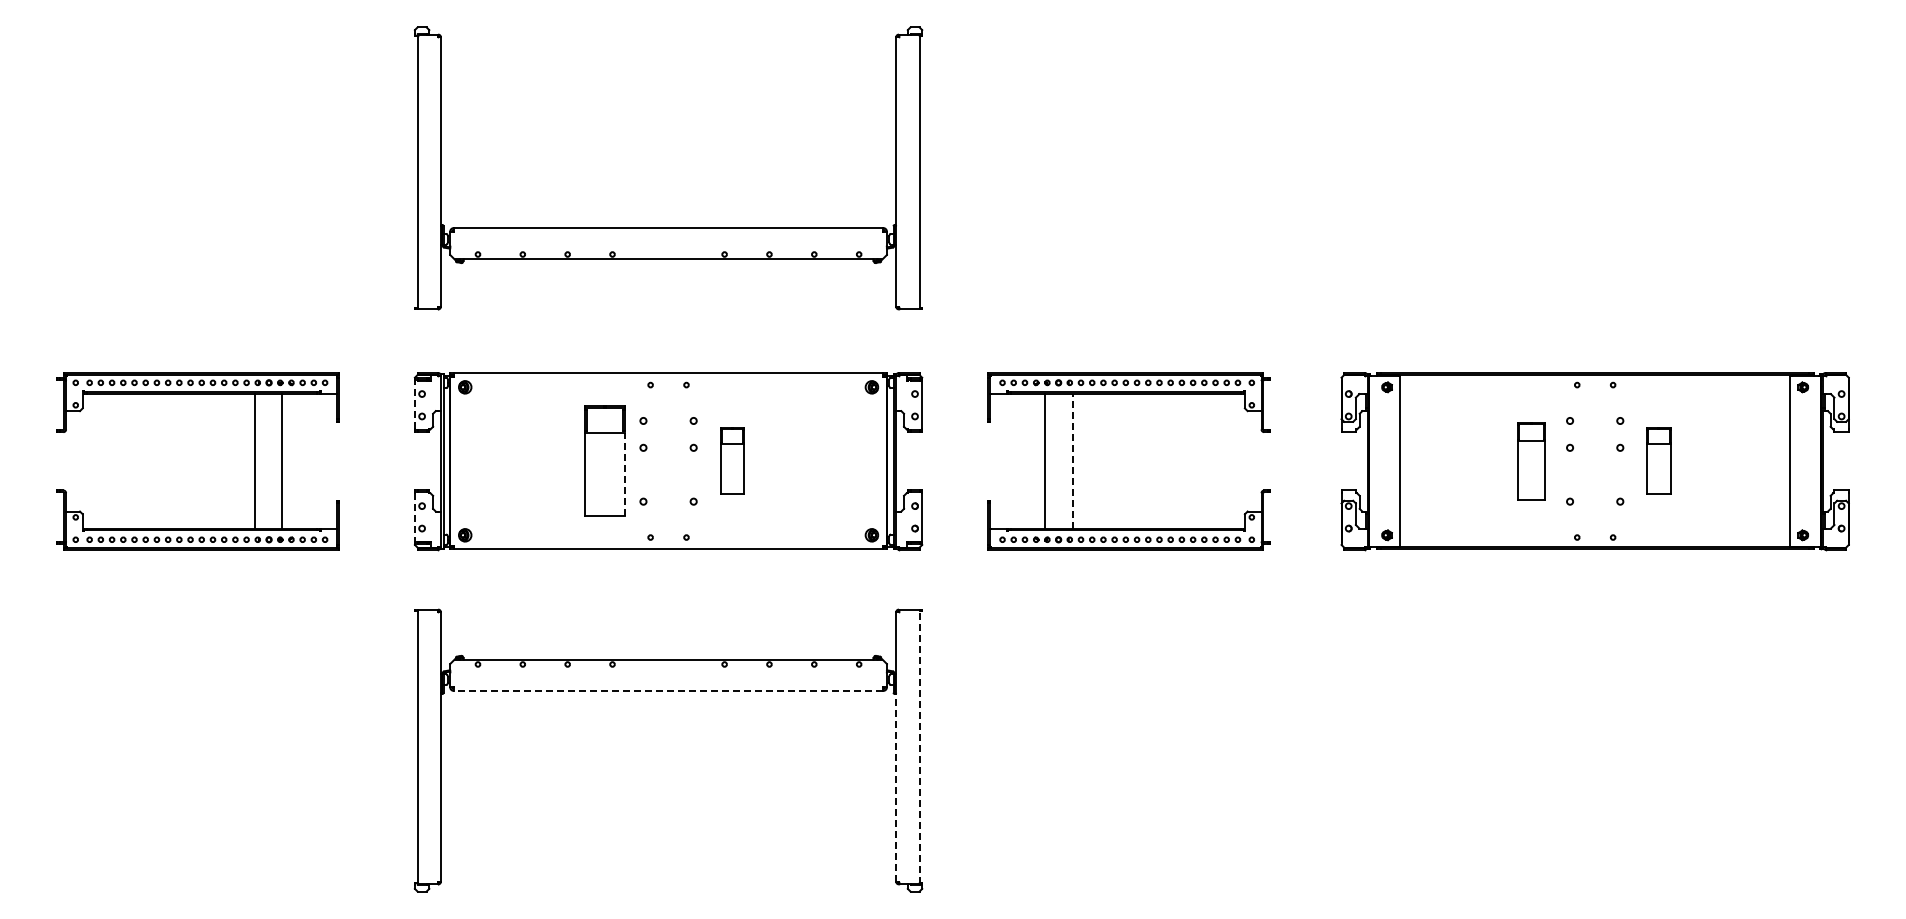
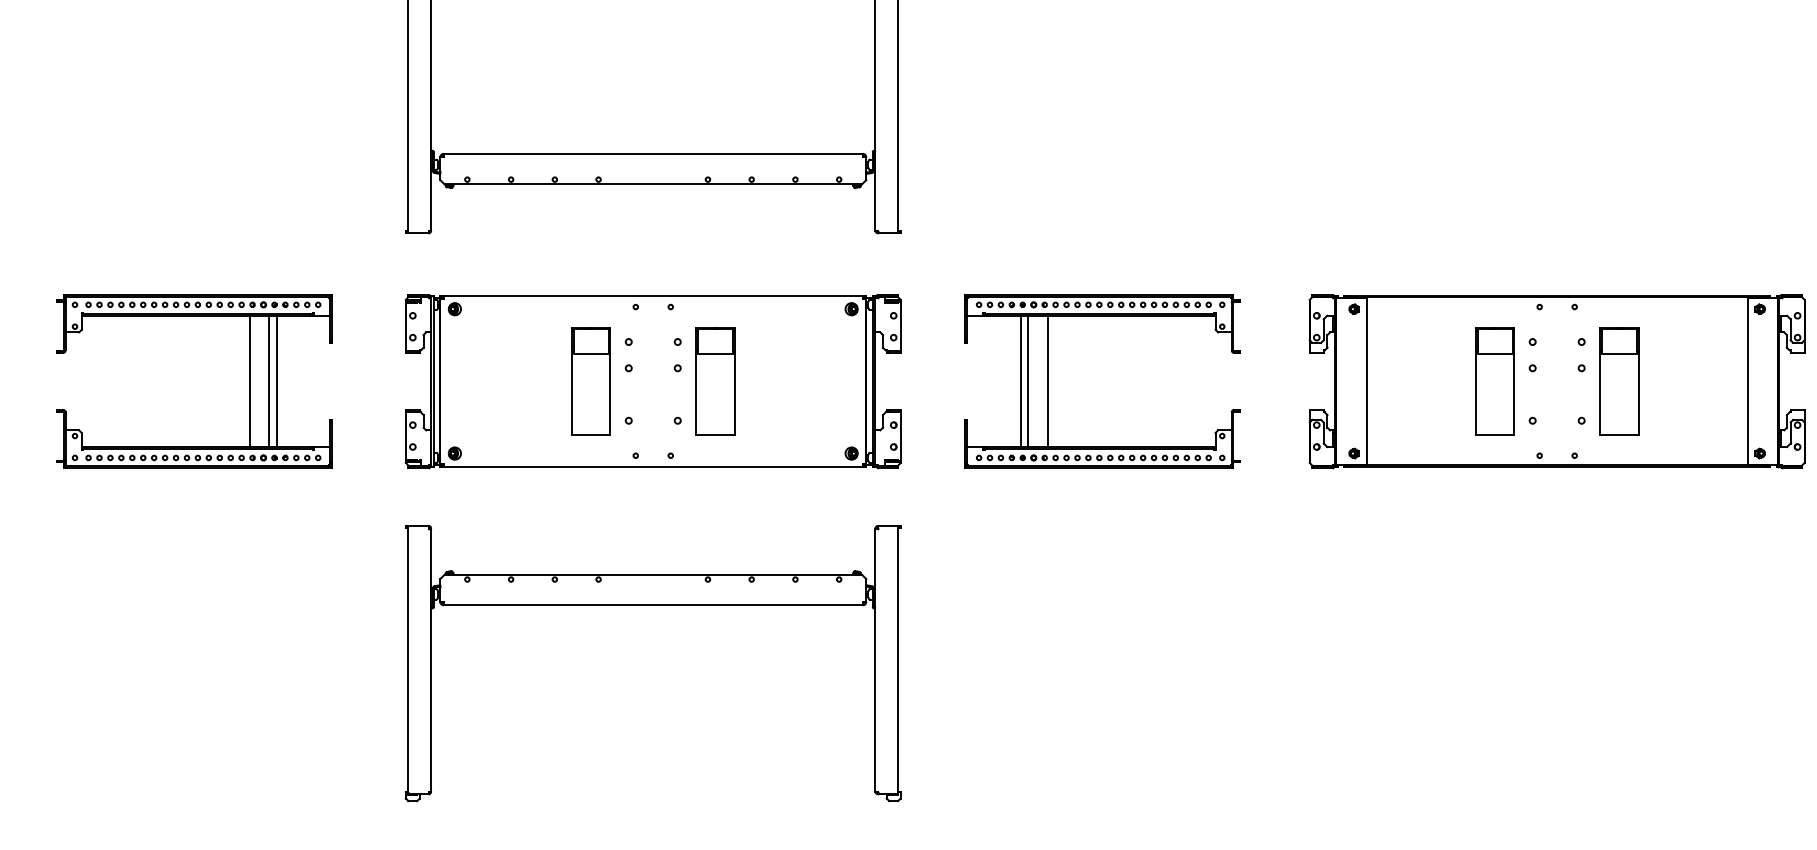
line: (414, 404) -> (405, 325), dashed -> solid
part: (732, 460) -> (715, 380), size x1.67
line: (1072, 460) -> (1047, 380), dashed -> solid
part: (1531, 460) -> (1495, 380), size x1.43
part: (1658, 460) -> (1618, 380), size x1.67
line: (274, 461) -> (268, 381), added
line: (1052, 461) -> (1027, 381), added
line: (624, 474) -> (610, 394), dashed -> solid
line: (414, 517) -> (405, 436), dashed -> solid
line: (668, 690) -> (653, 604), dashed -> solid
line: (919, 746) -> (898, 659), dashed -> solid
line: (896, 787) -> (875, 699), dashed -> solid

